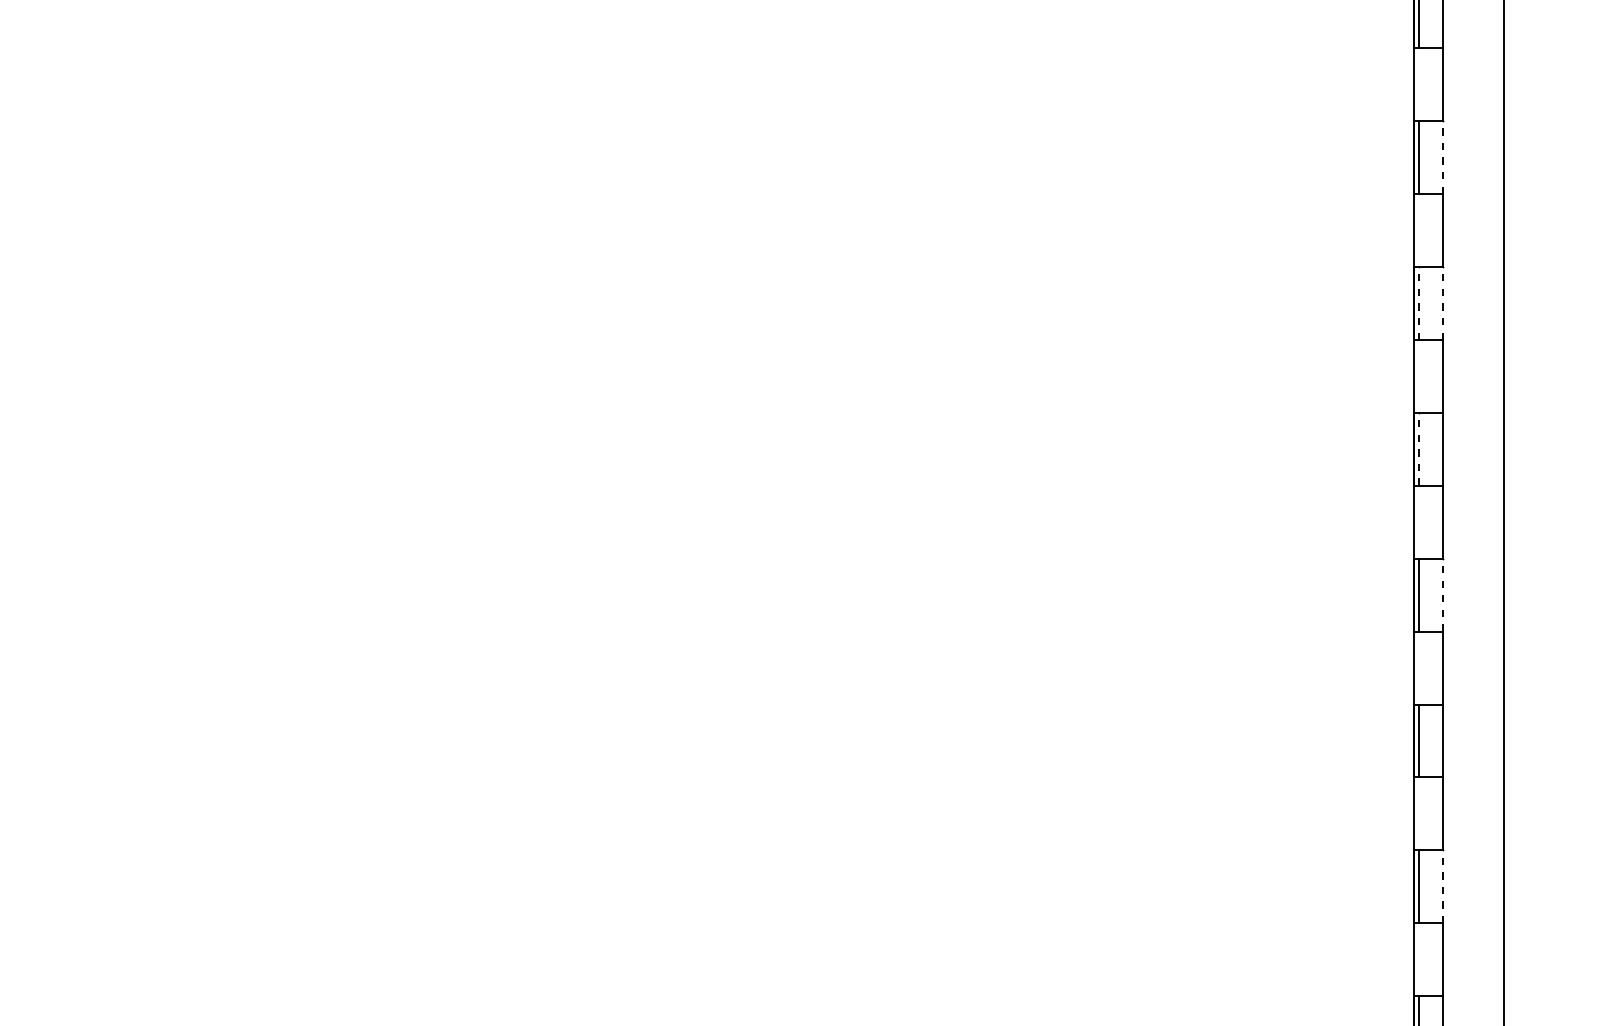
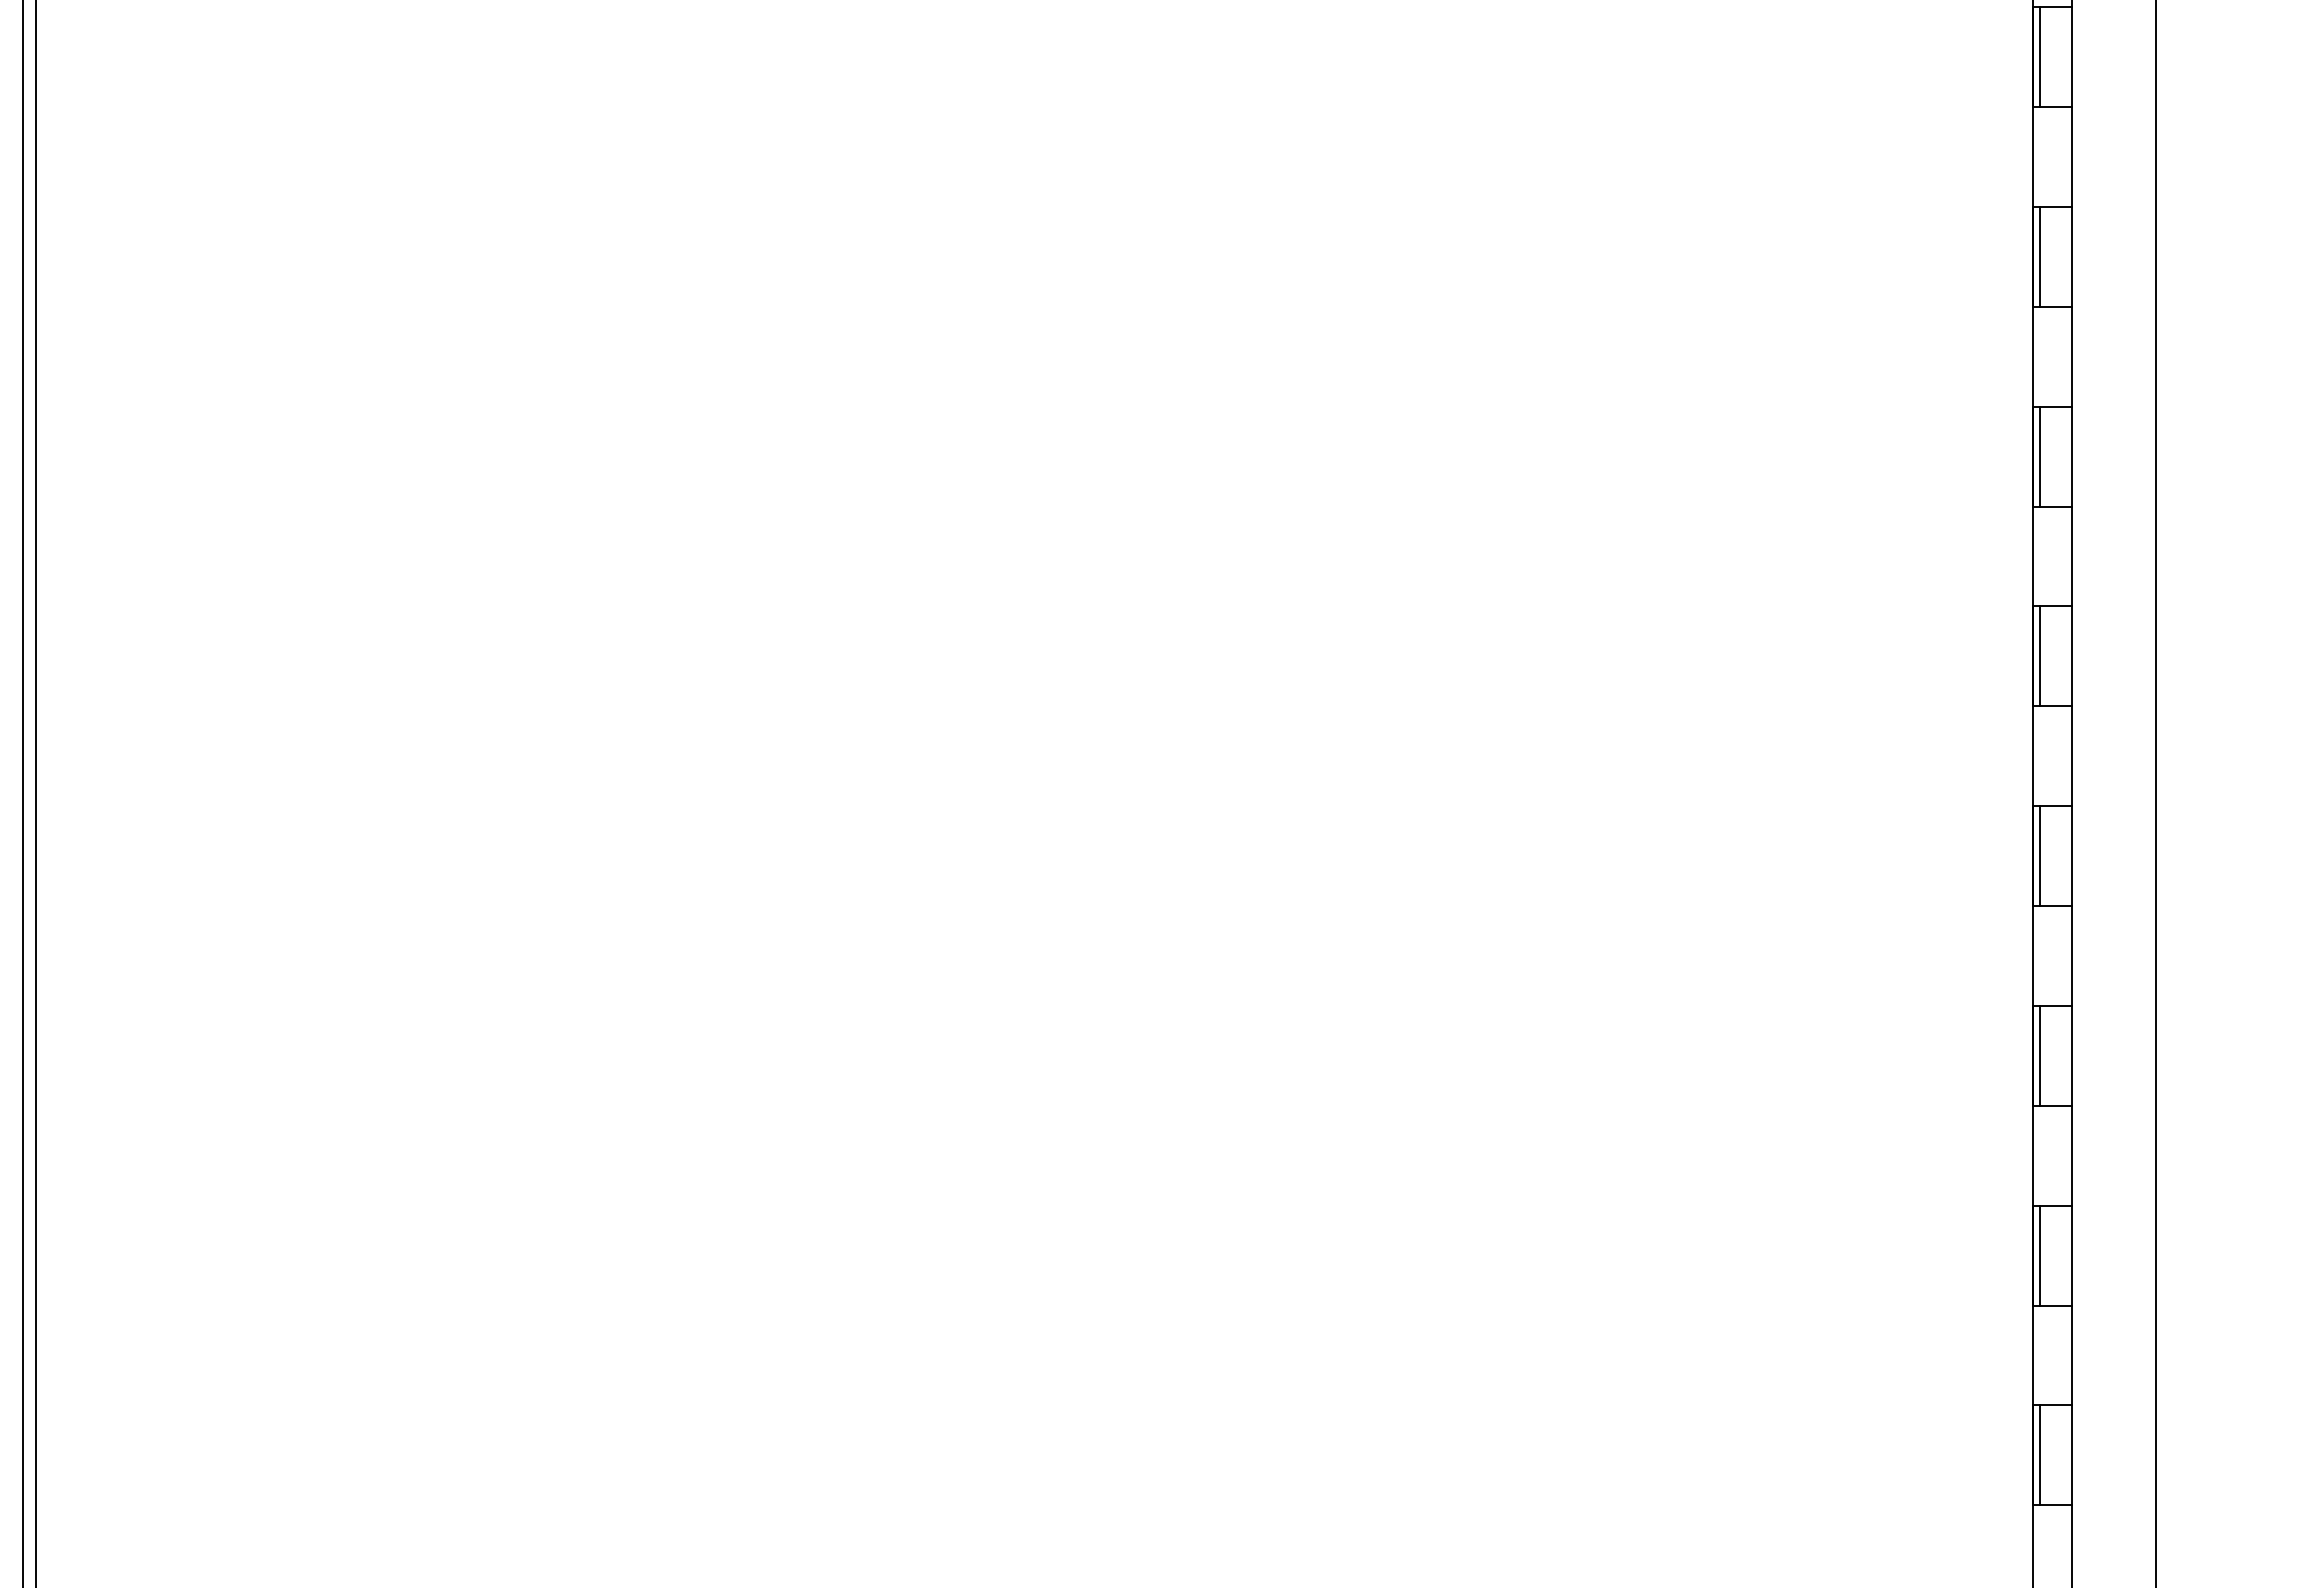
line: (1442, 157) -> (2072, 256), dashed -> solid
line: (1418, 303) -> (2039, 456), dashed -> solid
line: (1442, 303) -> (2072, 456), dashed -> solid
line: (1418, 449) -> (2039, 656), dashed -> solid
line: (1442, 595) -> (2072, 856), dashed -> solid
line: (1442, 886) -> (2072, 1255), dashed -> solid

